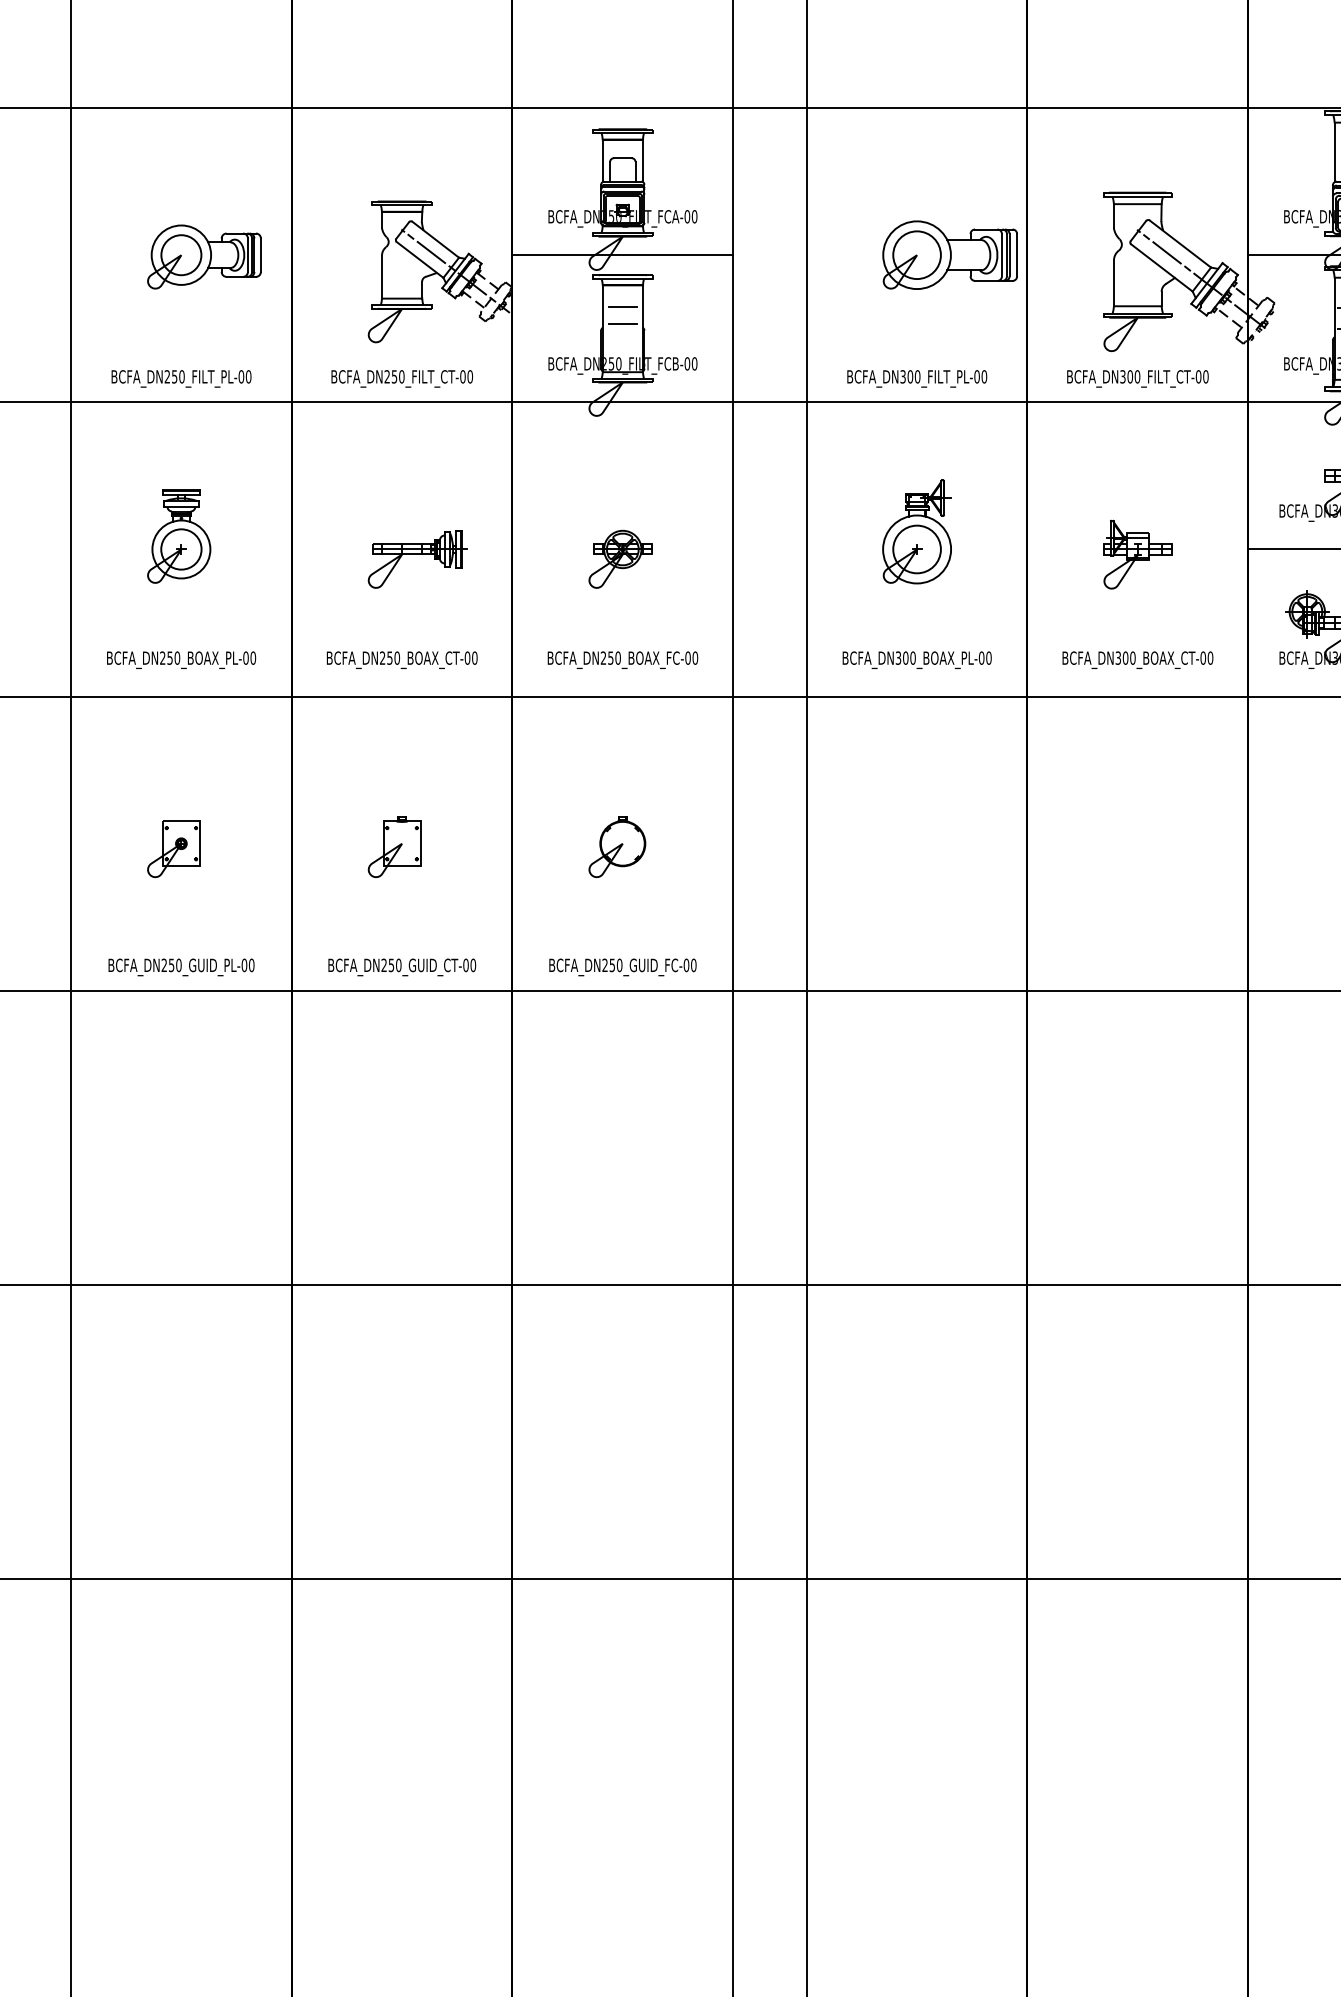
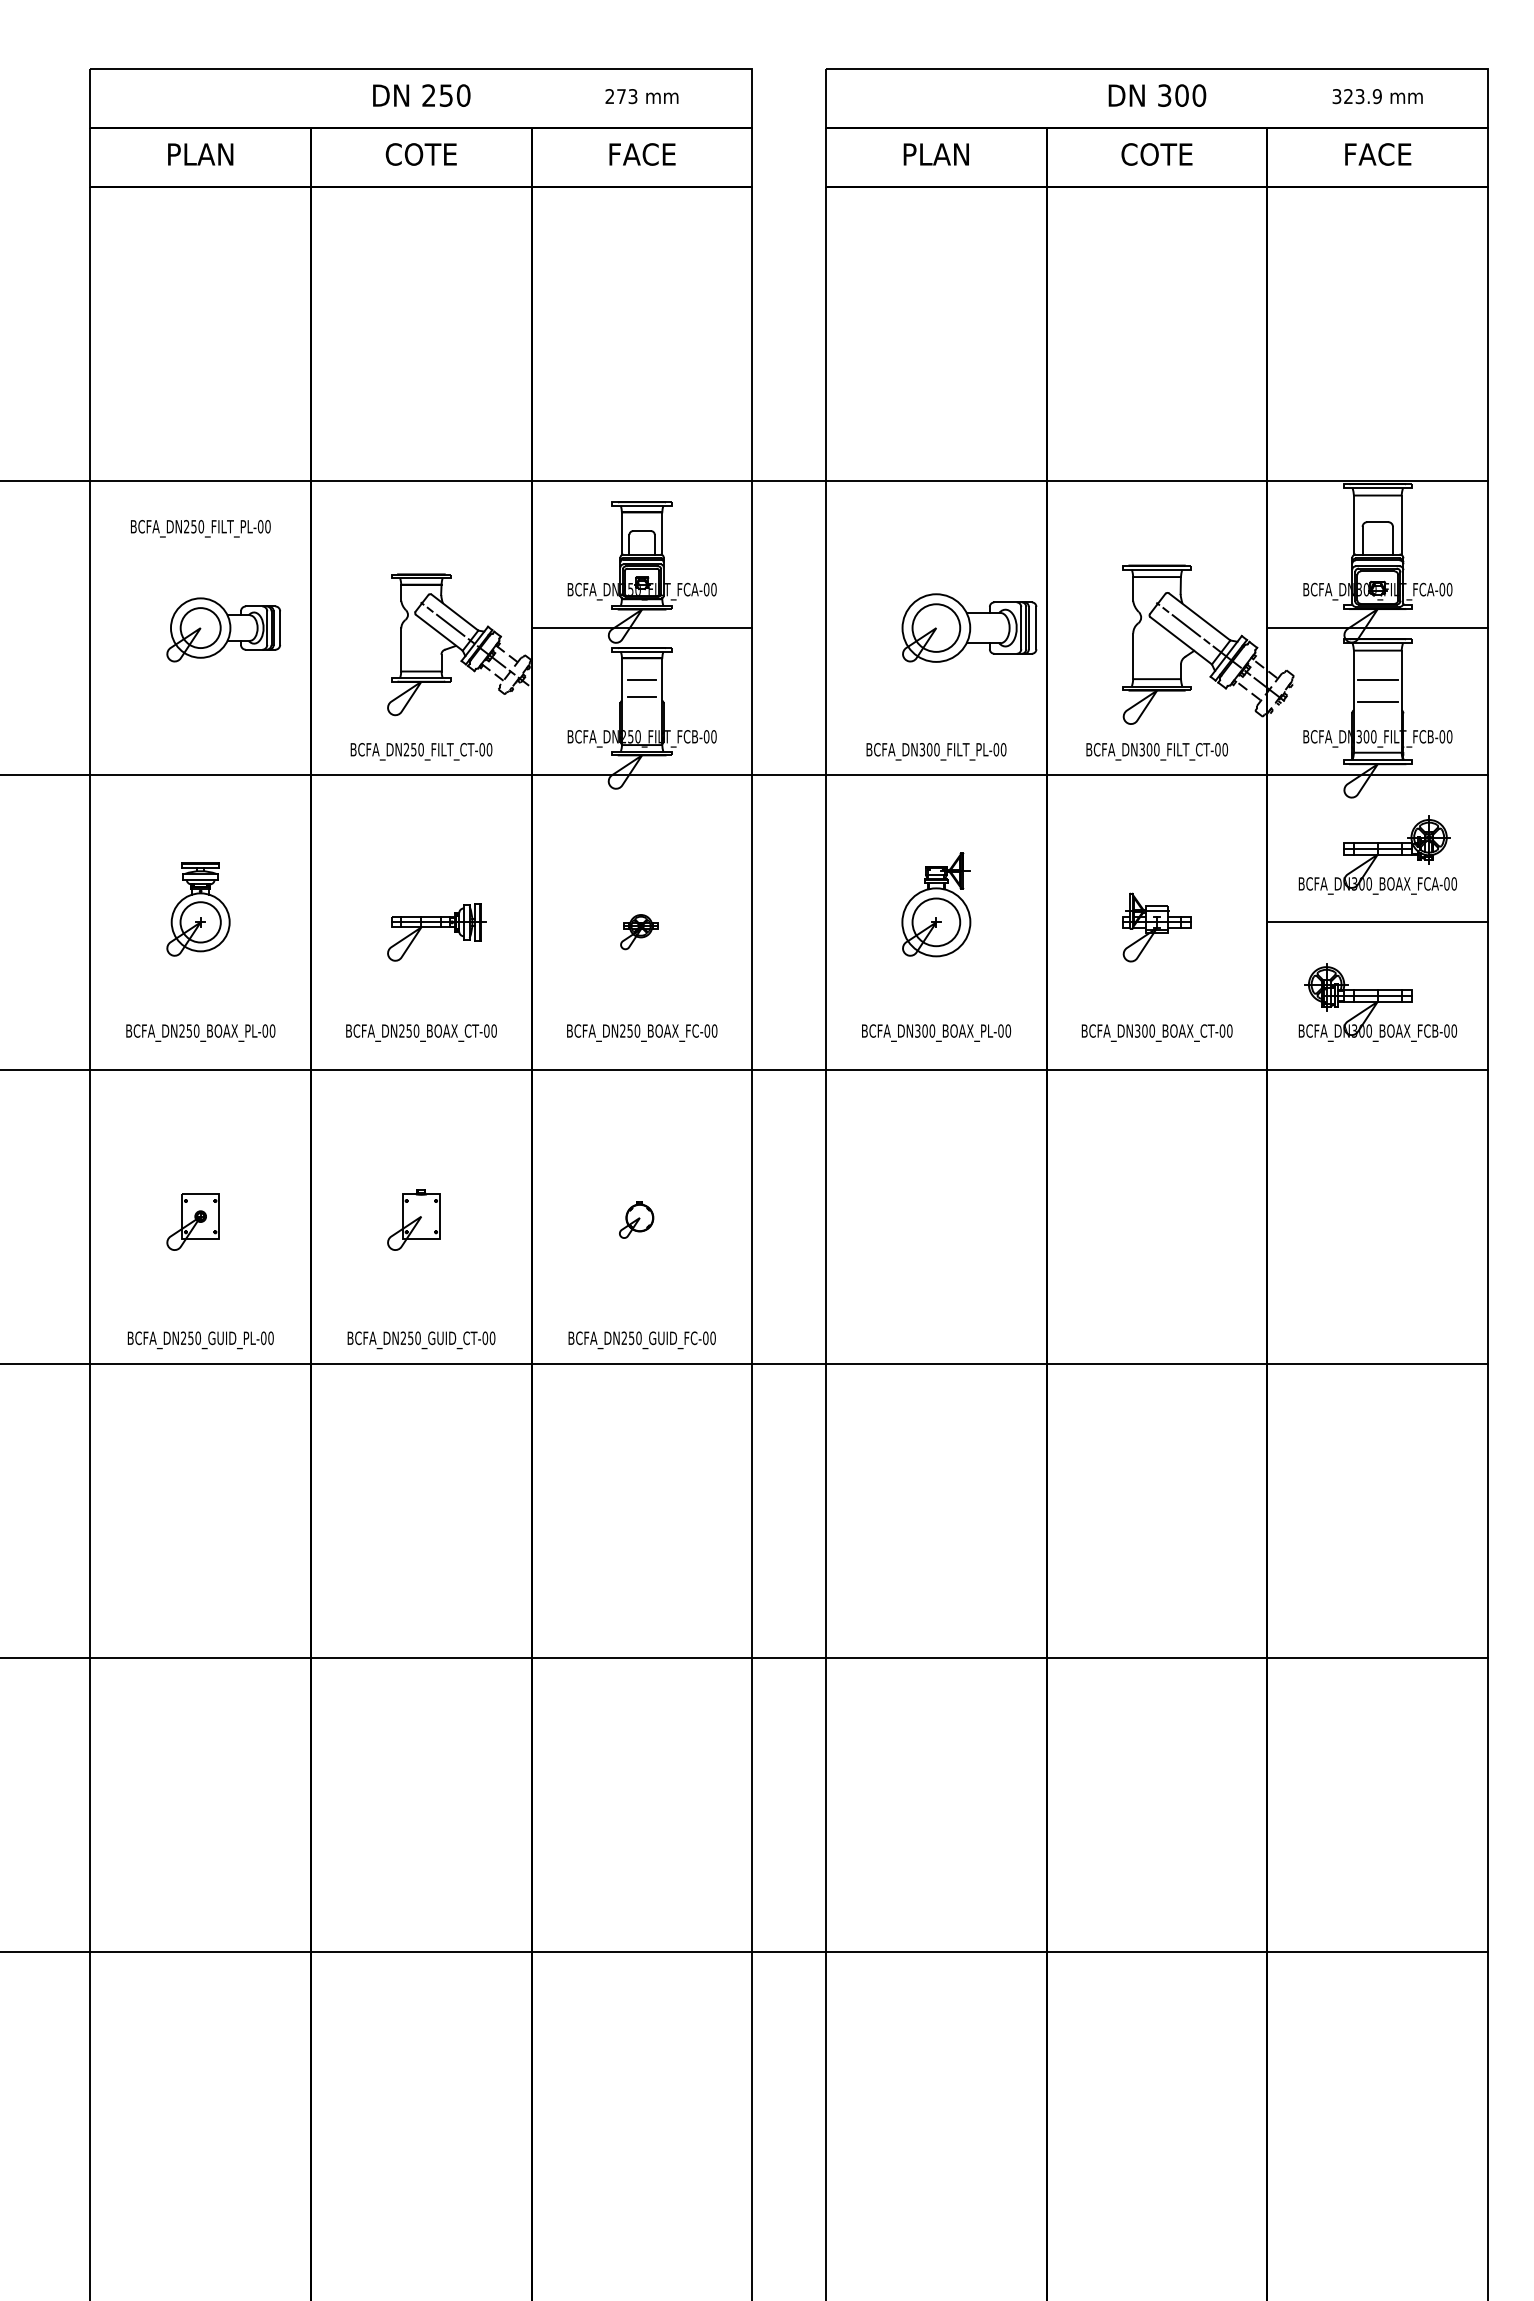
text: (181, 378) -> (200, 528), moved
part: (620, 558) -> (639, 931), size x0.6
part: (617, 846) -> (636, 1219), size x0.6

